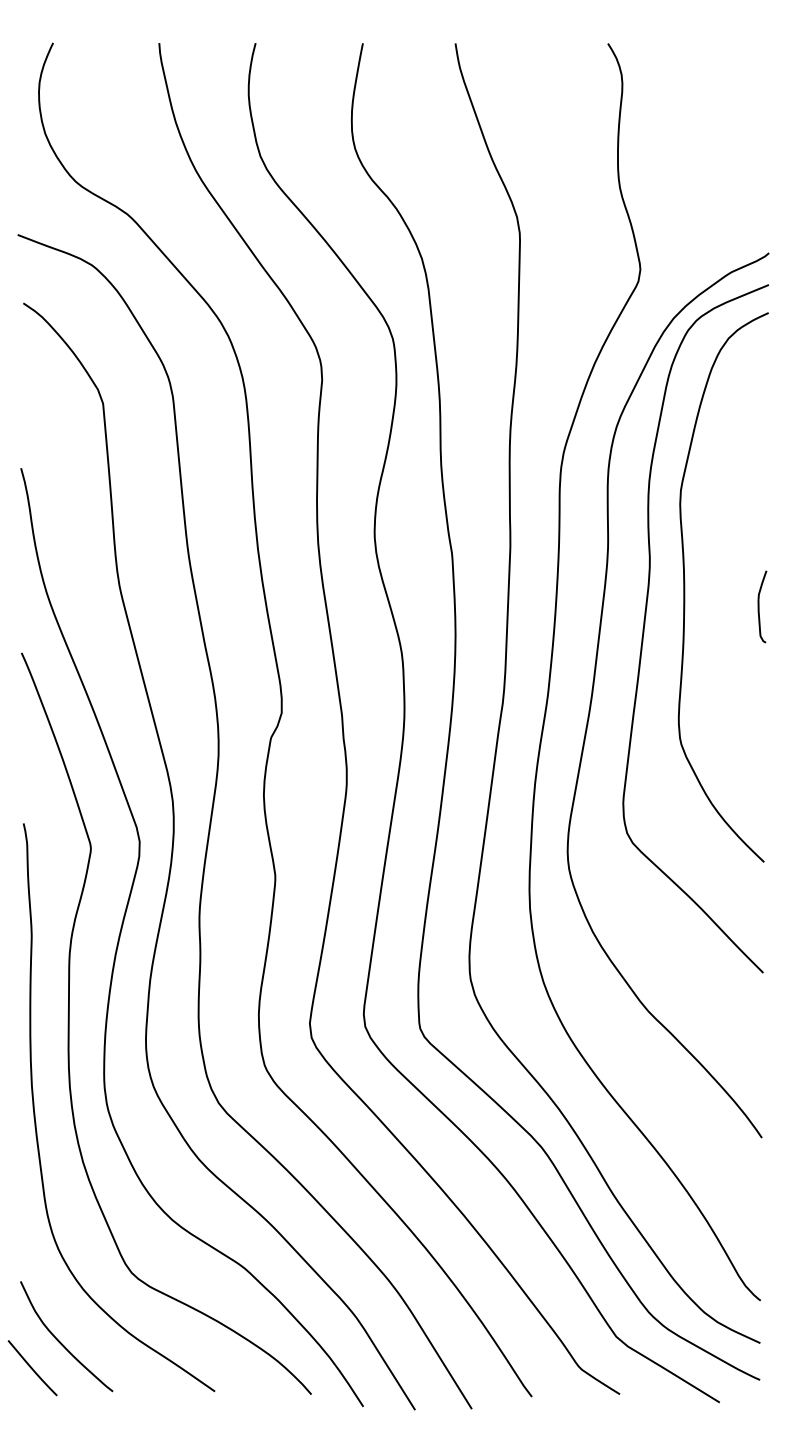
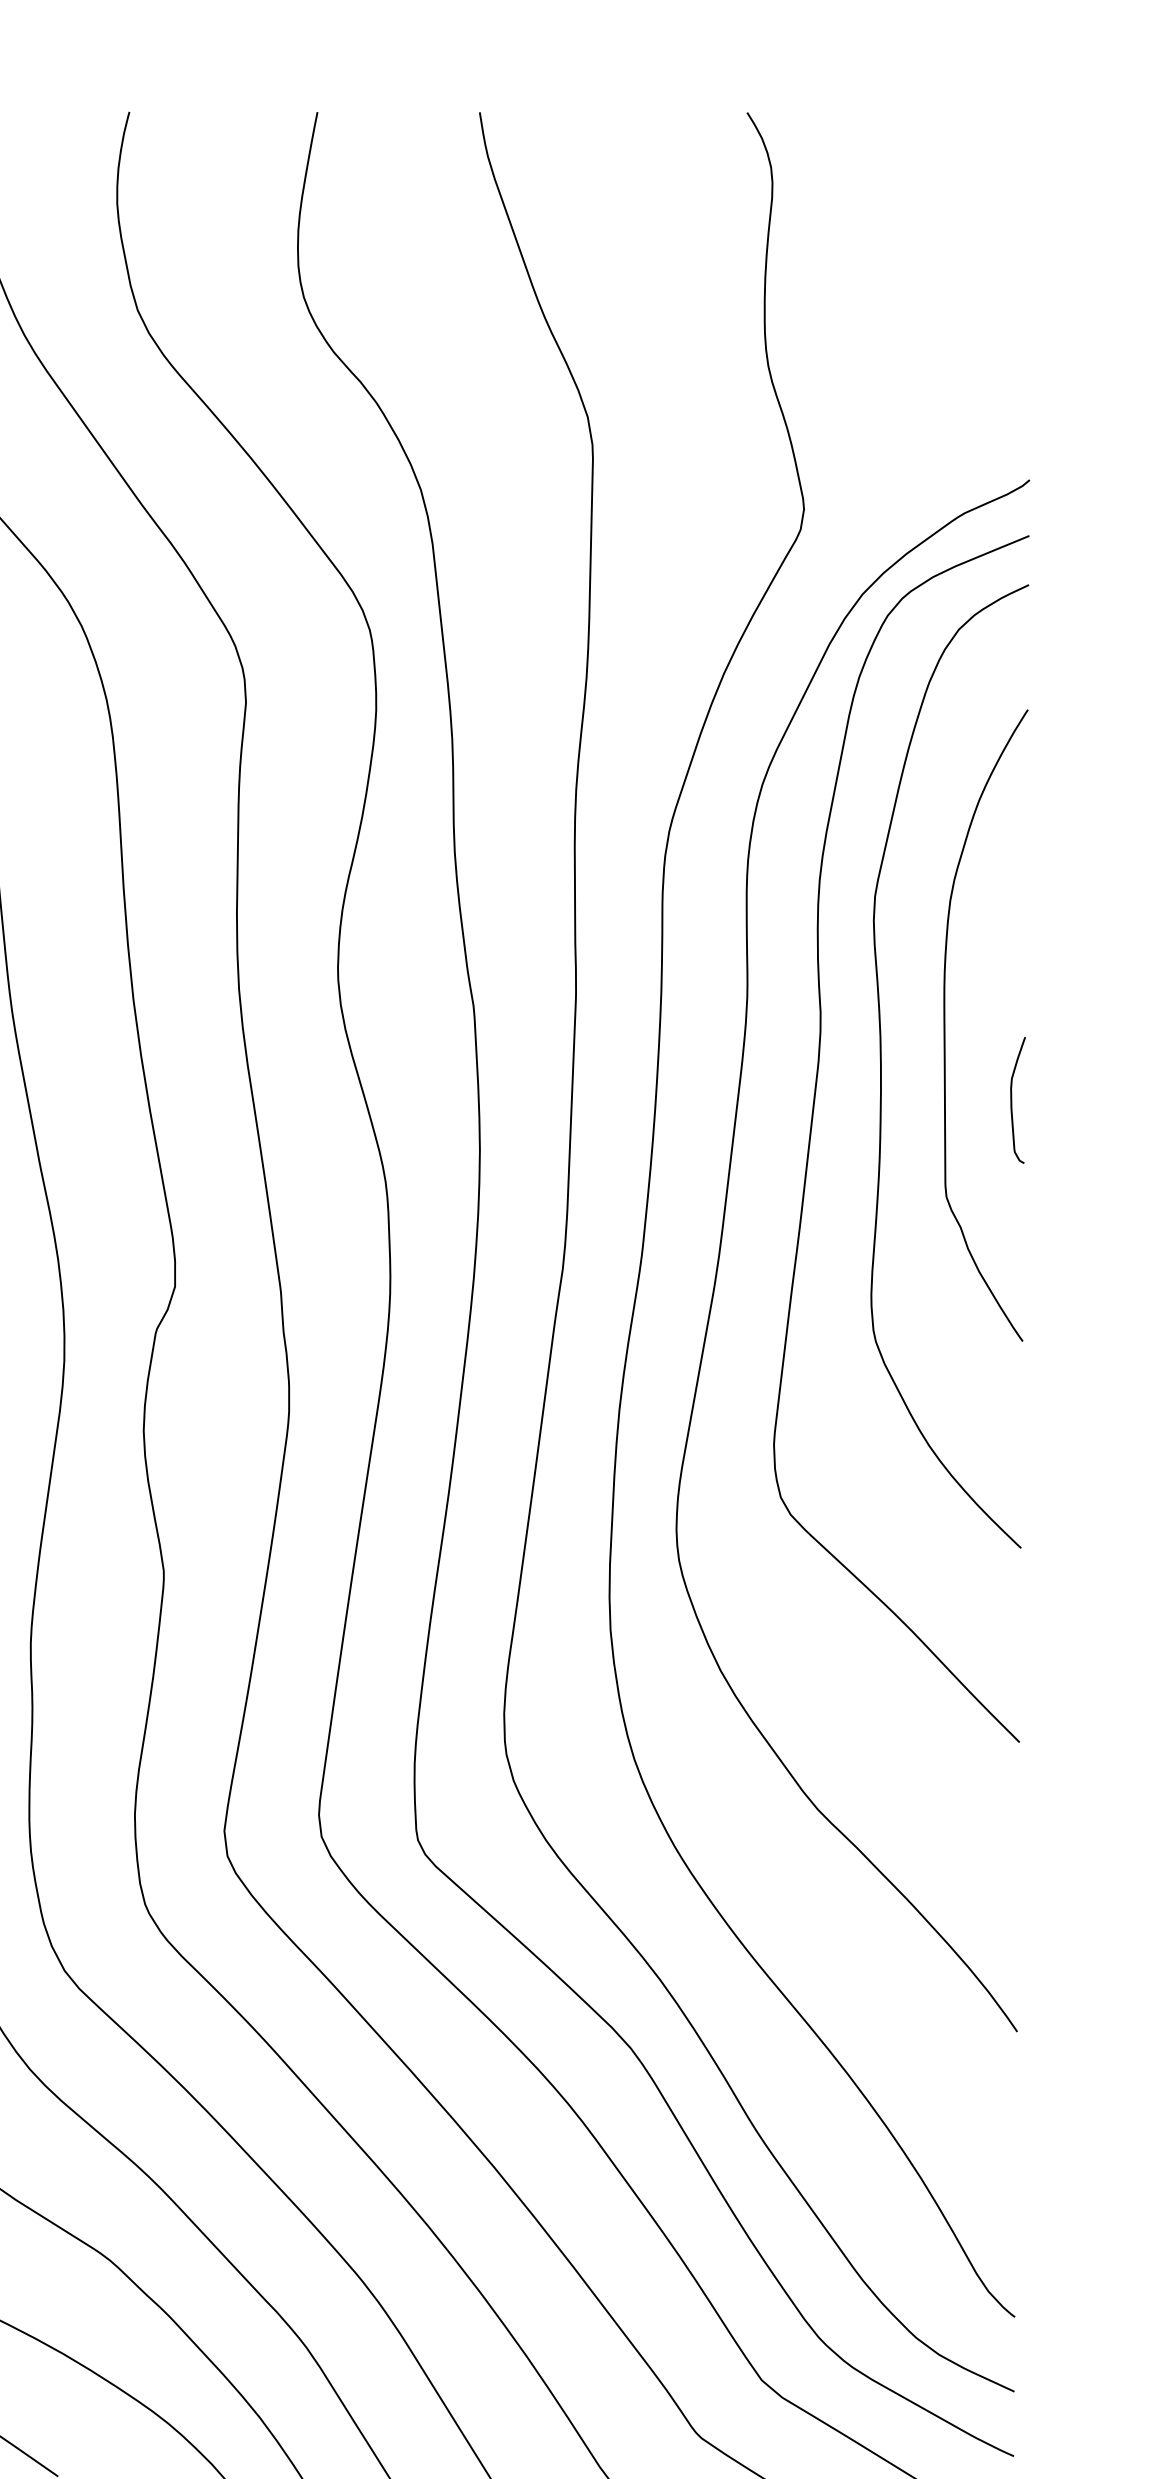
curve: (721, 563) -> (946, 1024), added

